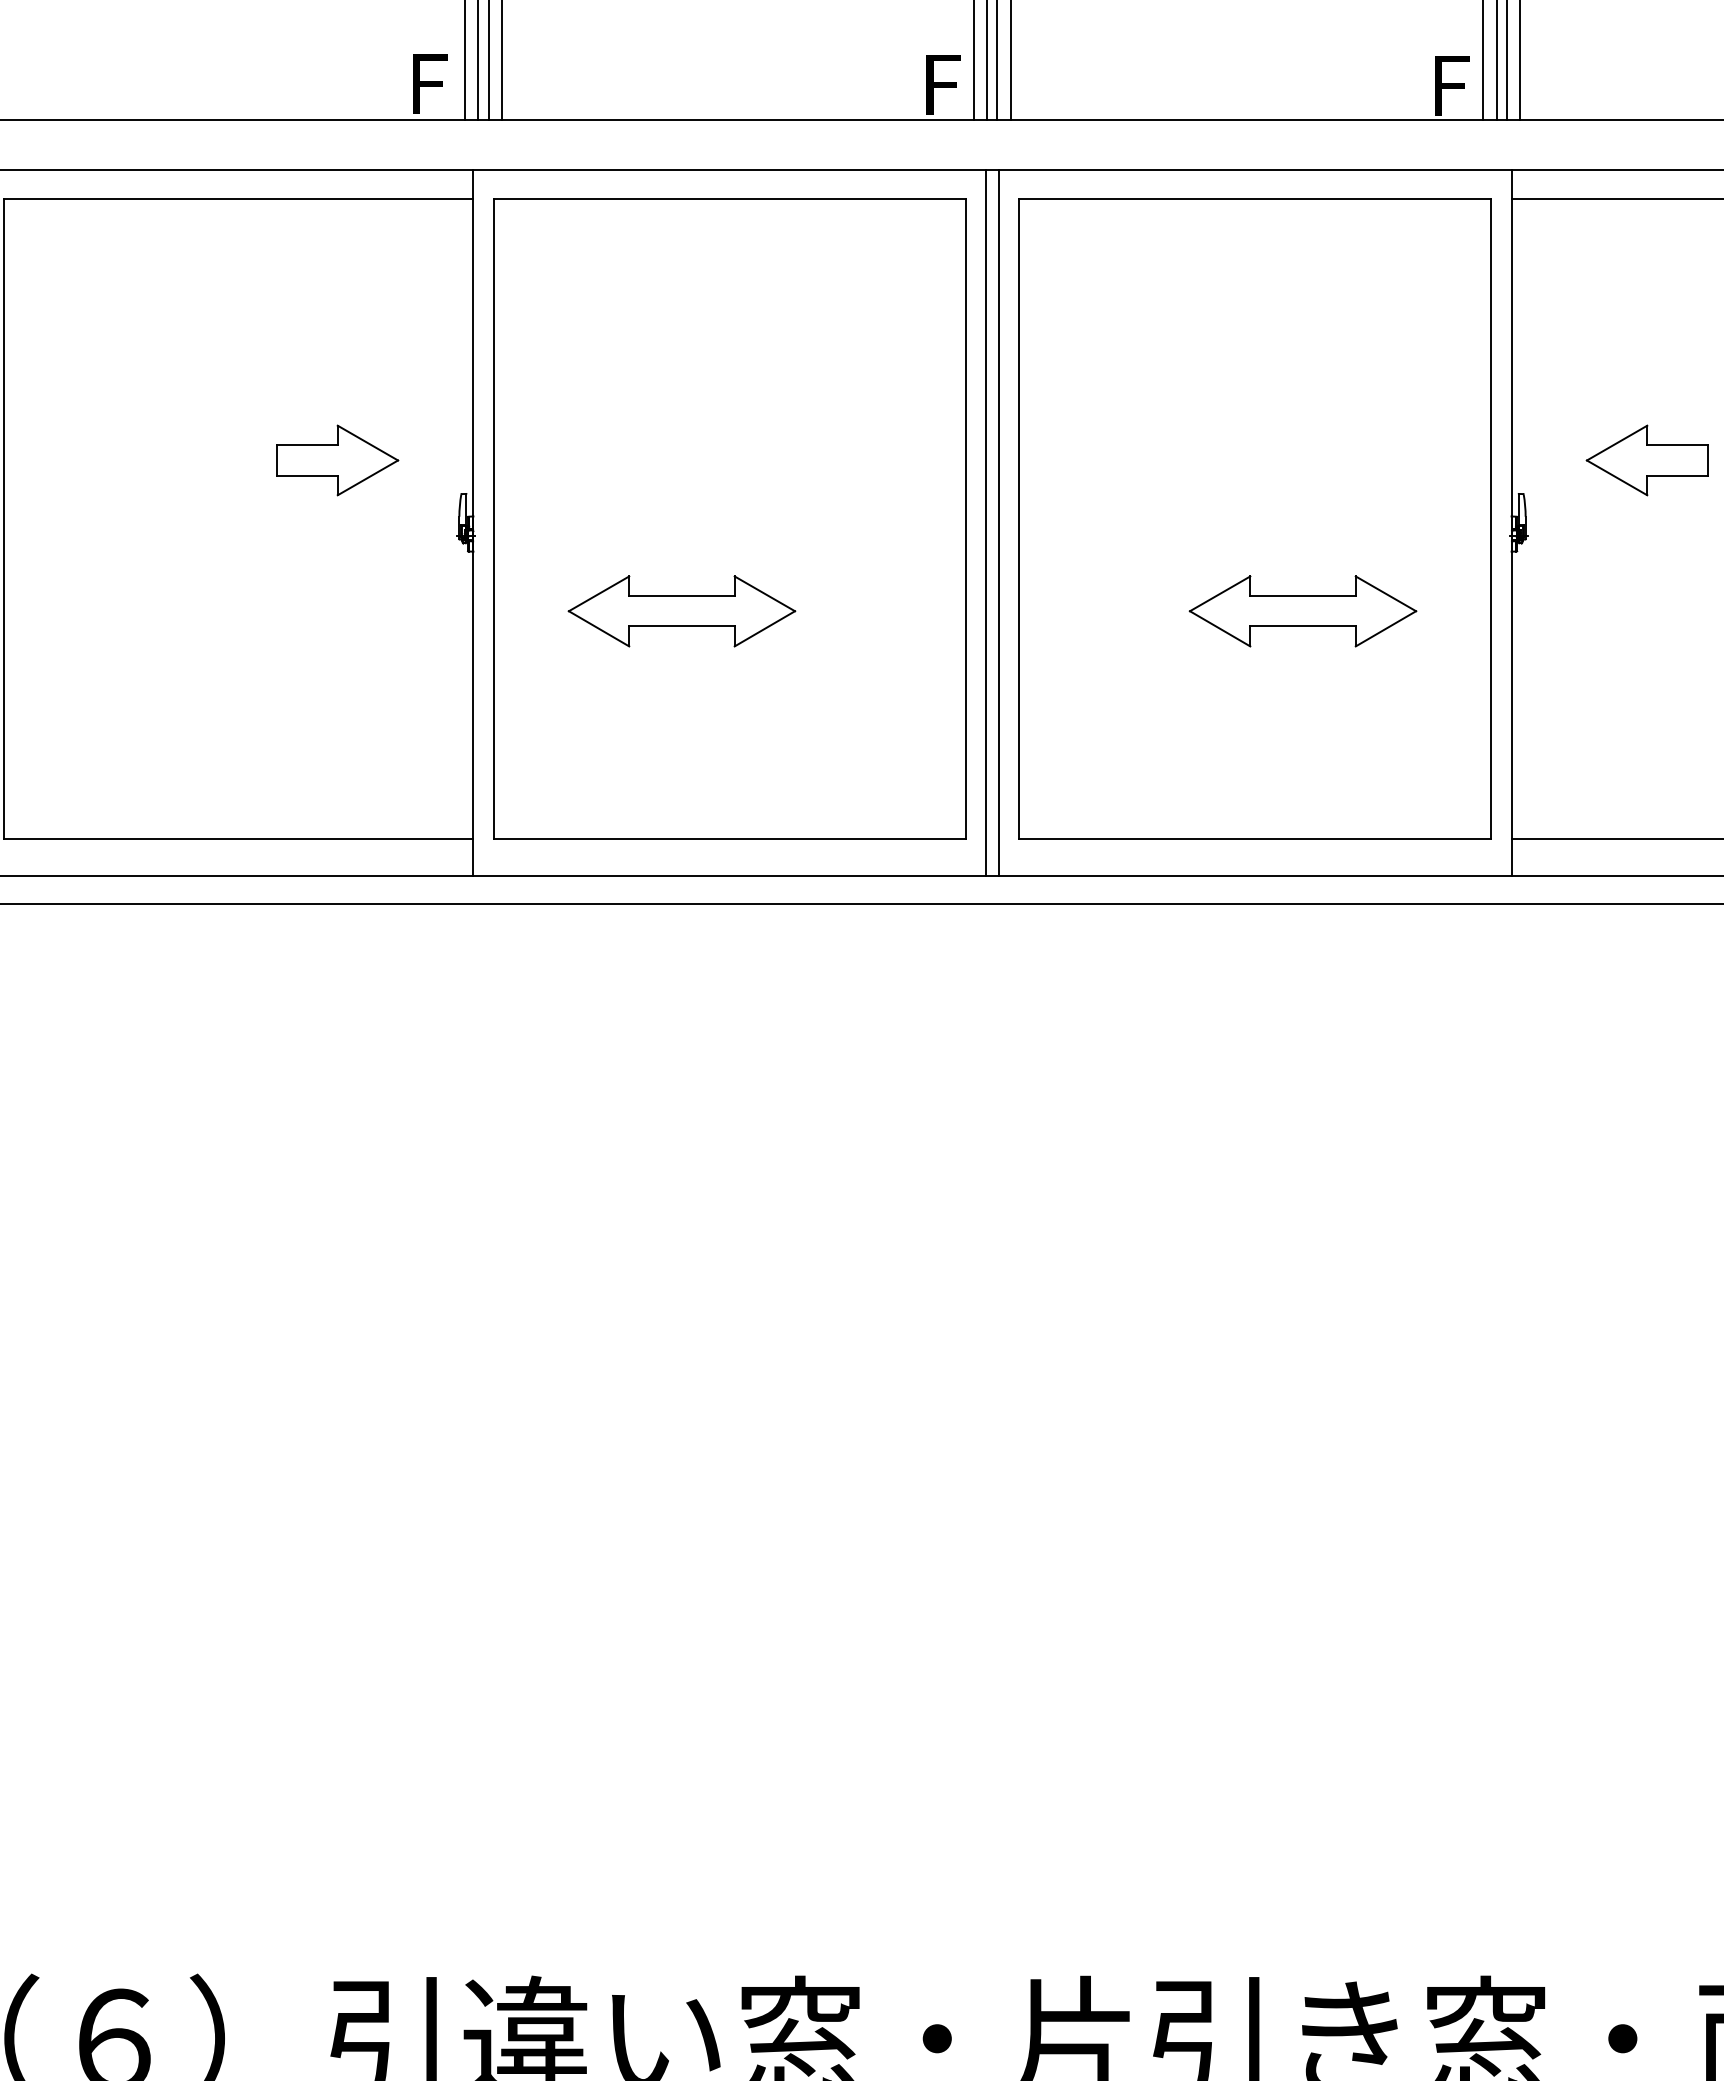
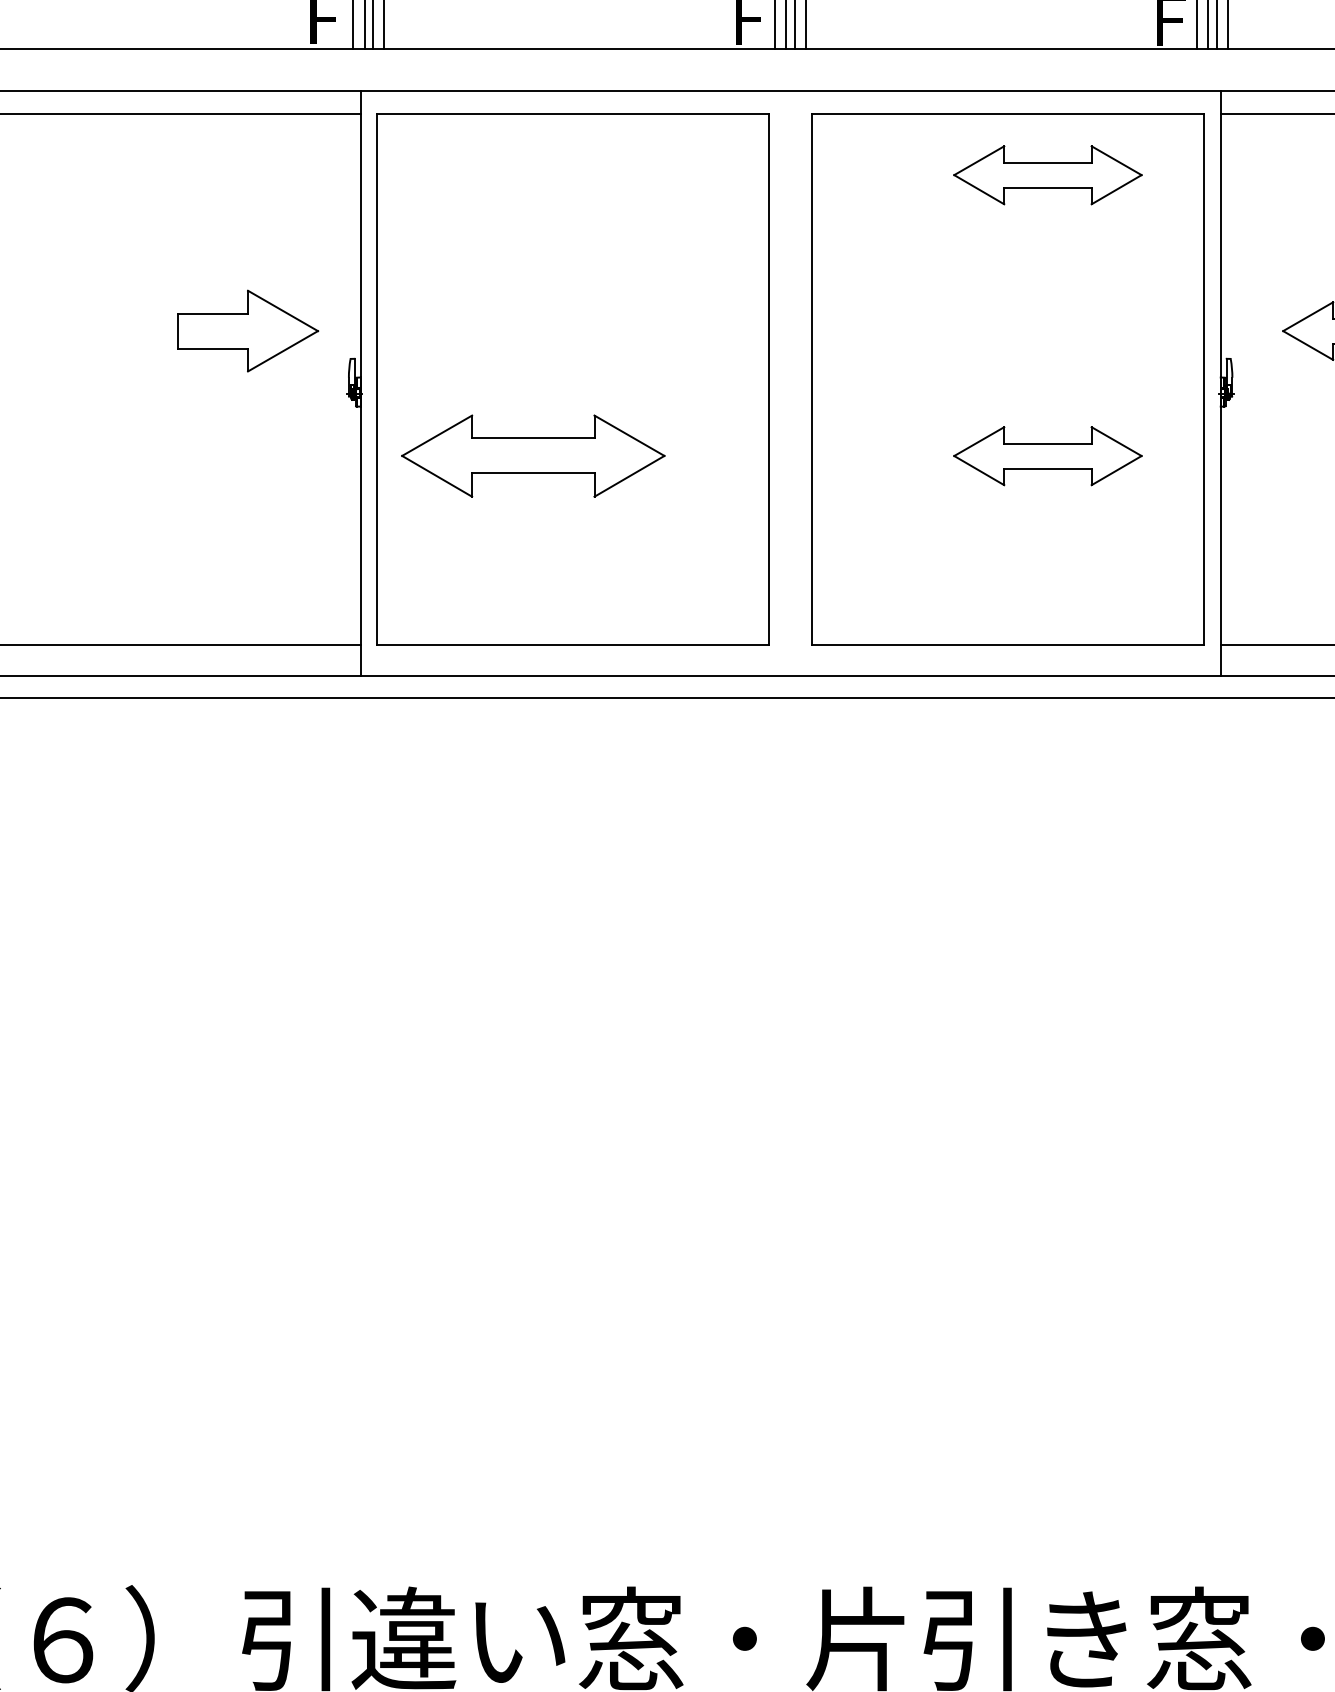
part: (1302, 272) -> (1047, 175), added
part: (337, 460) -> (247, 331), size x1.4
line: (985, 523) -> (784, 383), removed
line: (998, 523) -> (795, 383), removed
part: (681, 611) -> (532, 456), size x1.4

